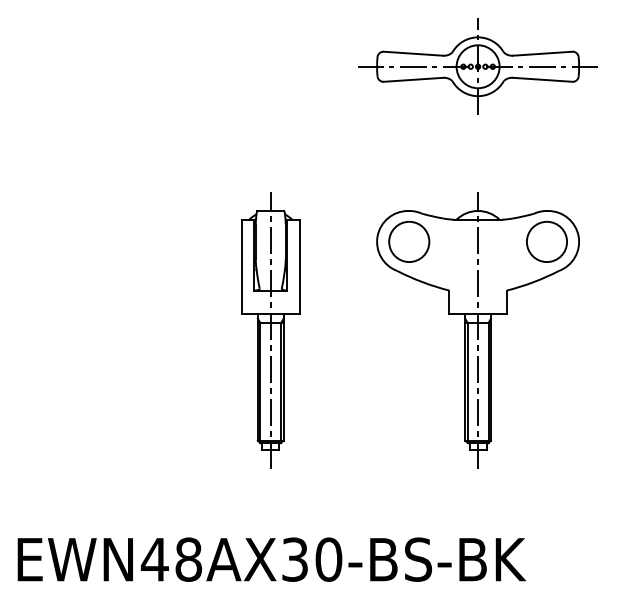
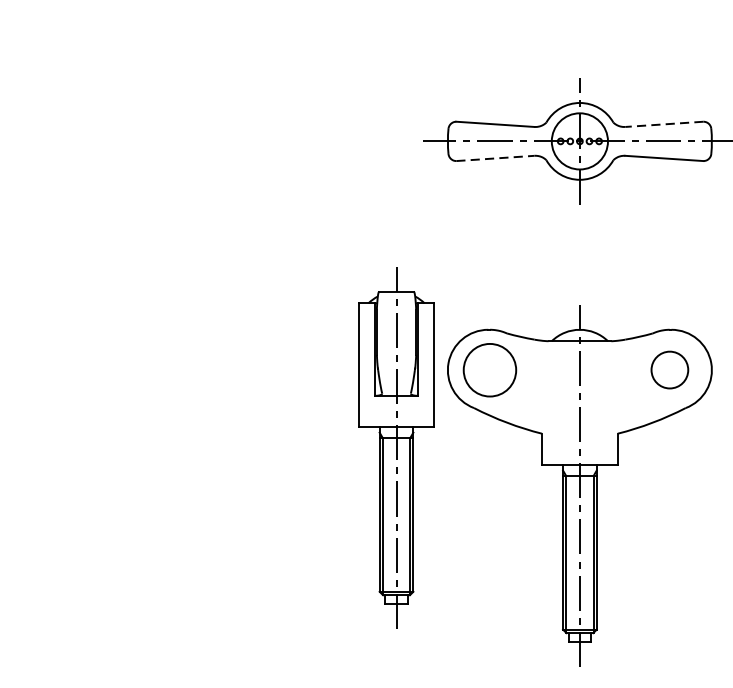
line: (542, 53) -> (664, 124), solid -> dashed
line: (413, 79) -> (495, 158), solid -> dashed
part: (546, 241) -> (669, 369), size x0.7
part: (270, 330) -> (396, 448), moved

